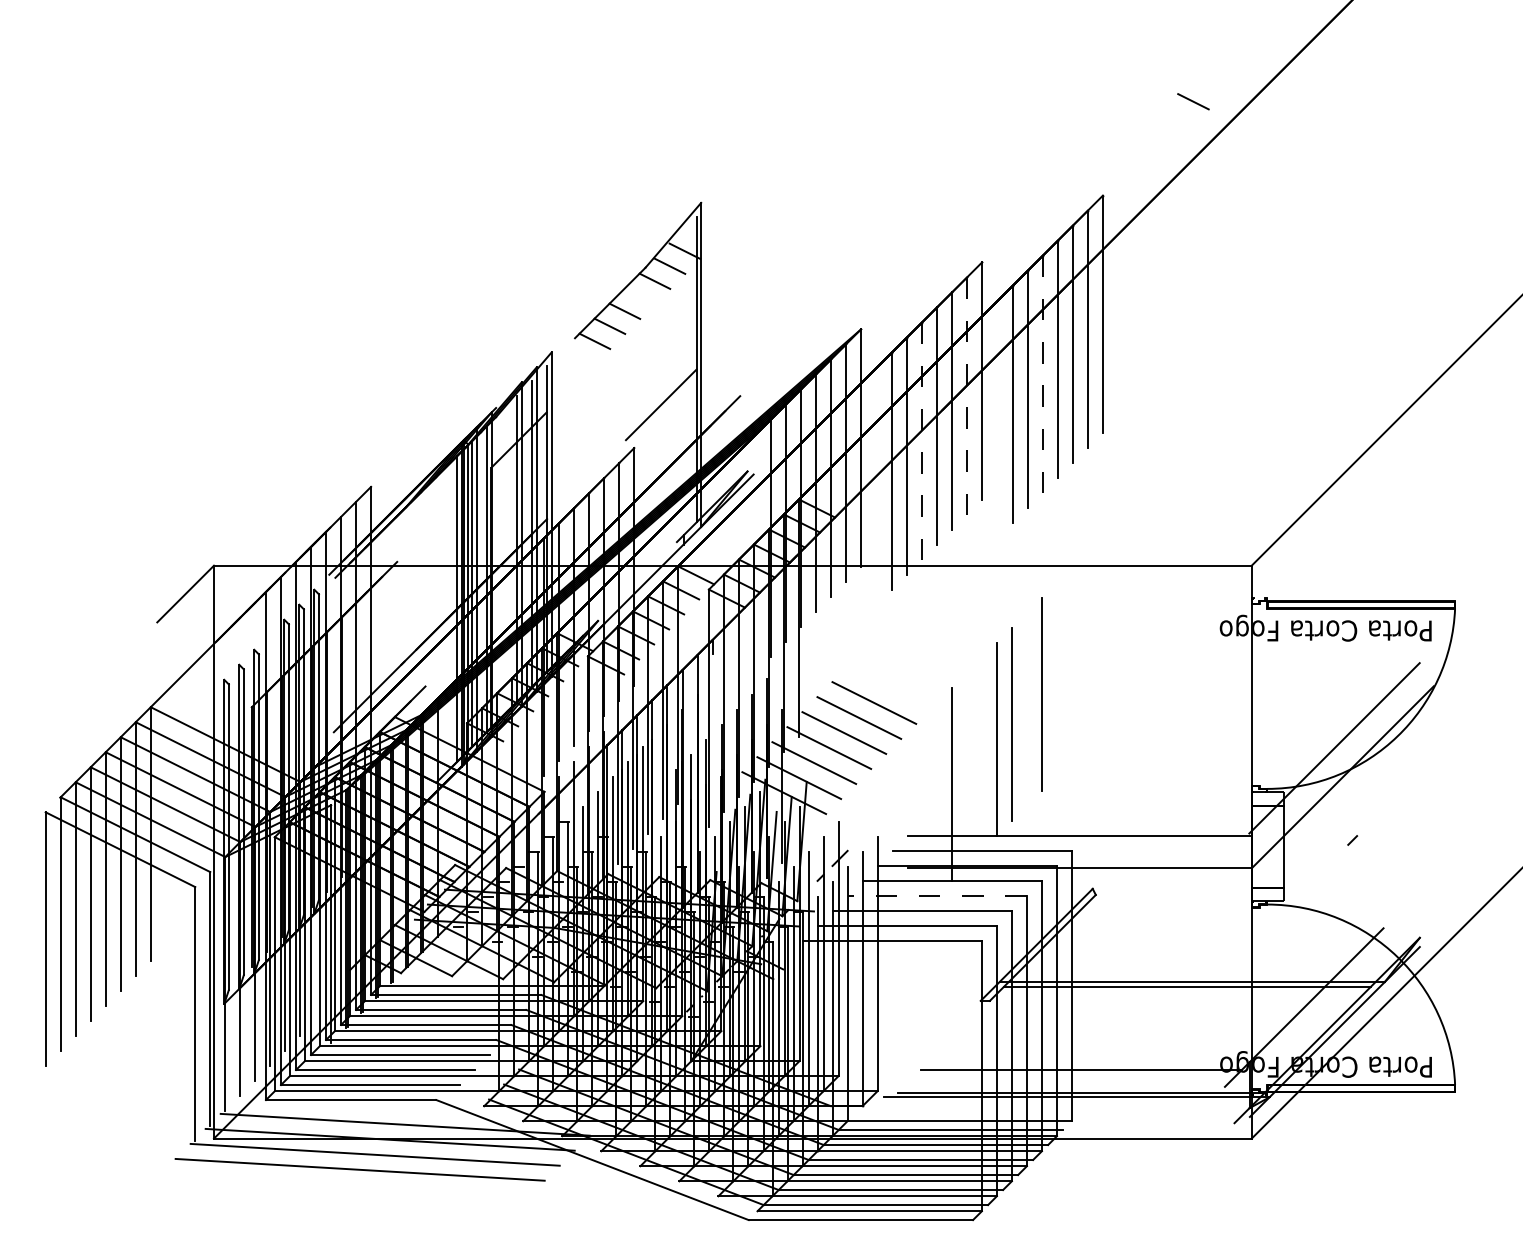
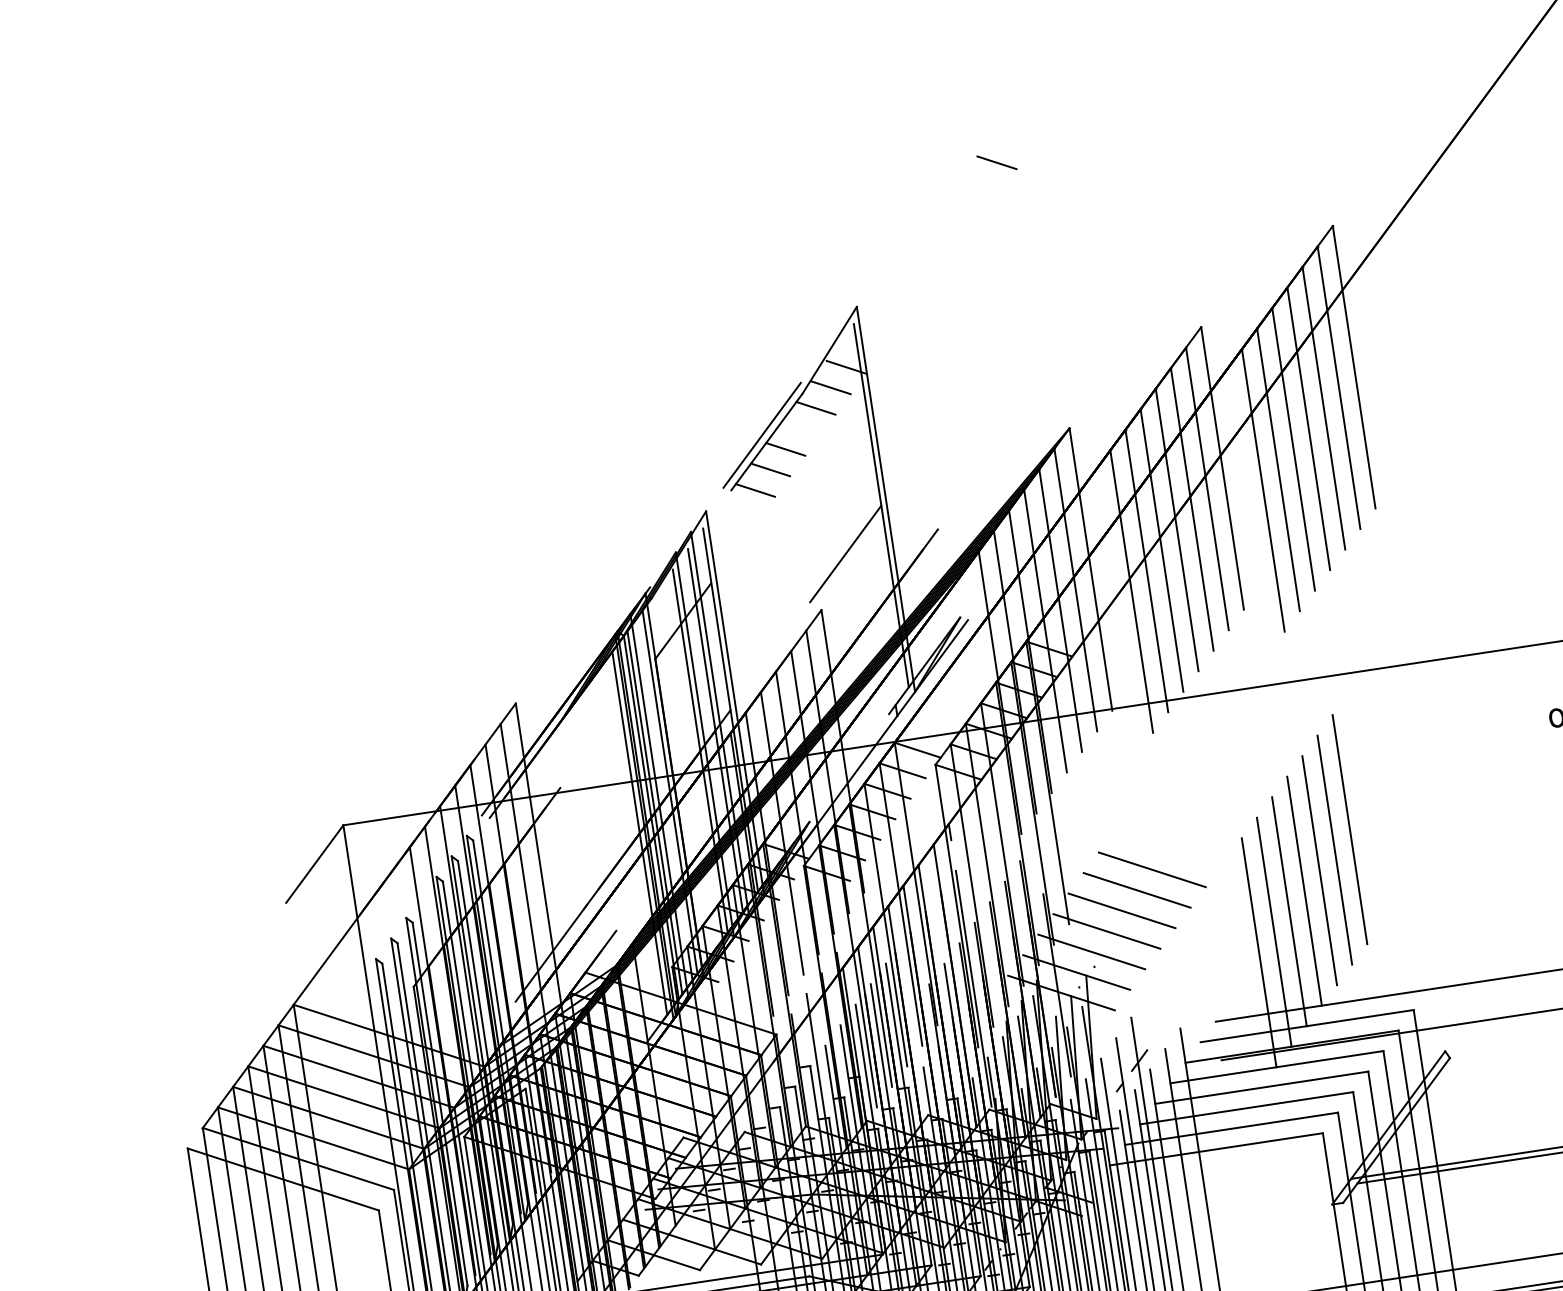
line: (1193, 101) -> (997, 162), moved
line: (606, 296) -> (761, 435), added
line: (1042, 374) -> (1293, 449), dashed -> solid
line: (967, 396) -> (1207, 489), dashed -> solid
line: (921, 441) -> (1161, 550), dashed -> solid
line: (1026, 709) -> (1334, 850), added
line: (981, 754) -> (1288, 911), added
line: (966, 769) -> (1273, 932), added
line: (712, 778) -> (973, 988), added
line: (937, 895) -> (1261, 1087), dashed -> solid

